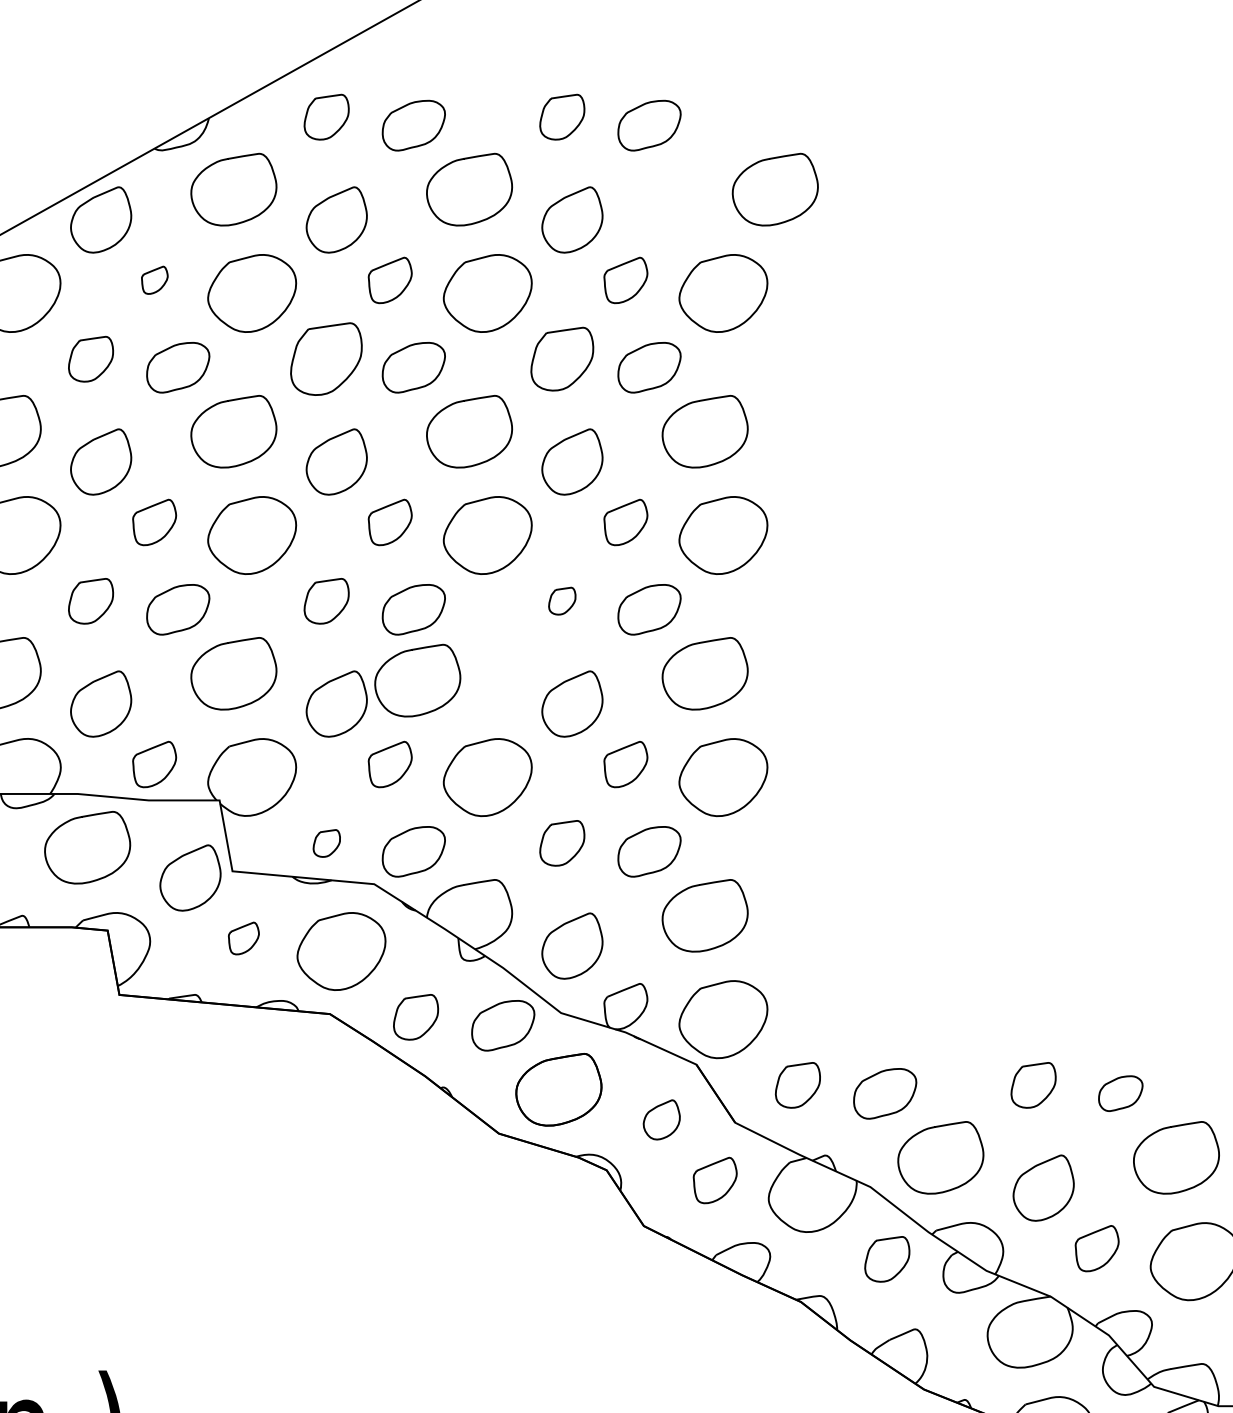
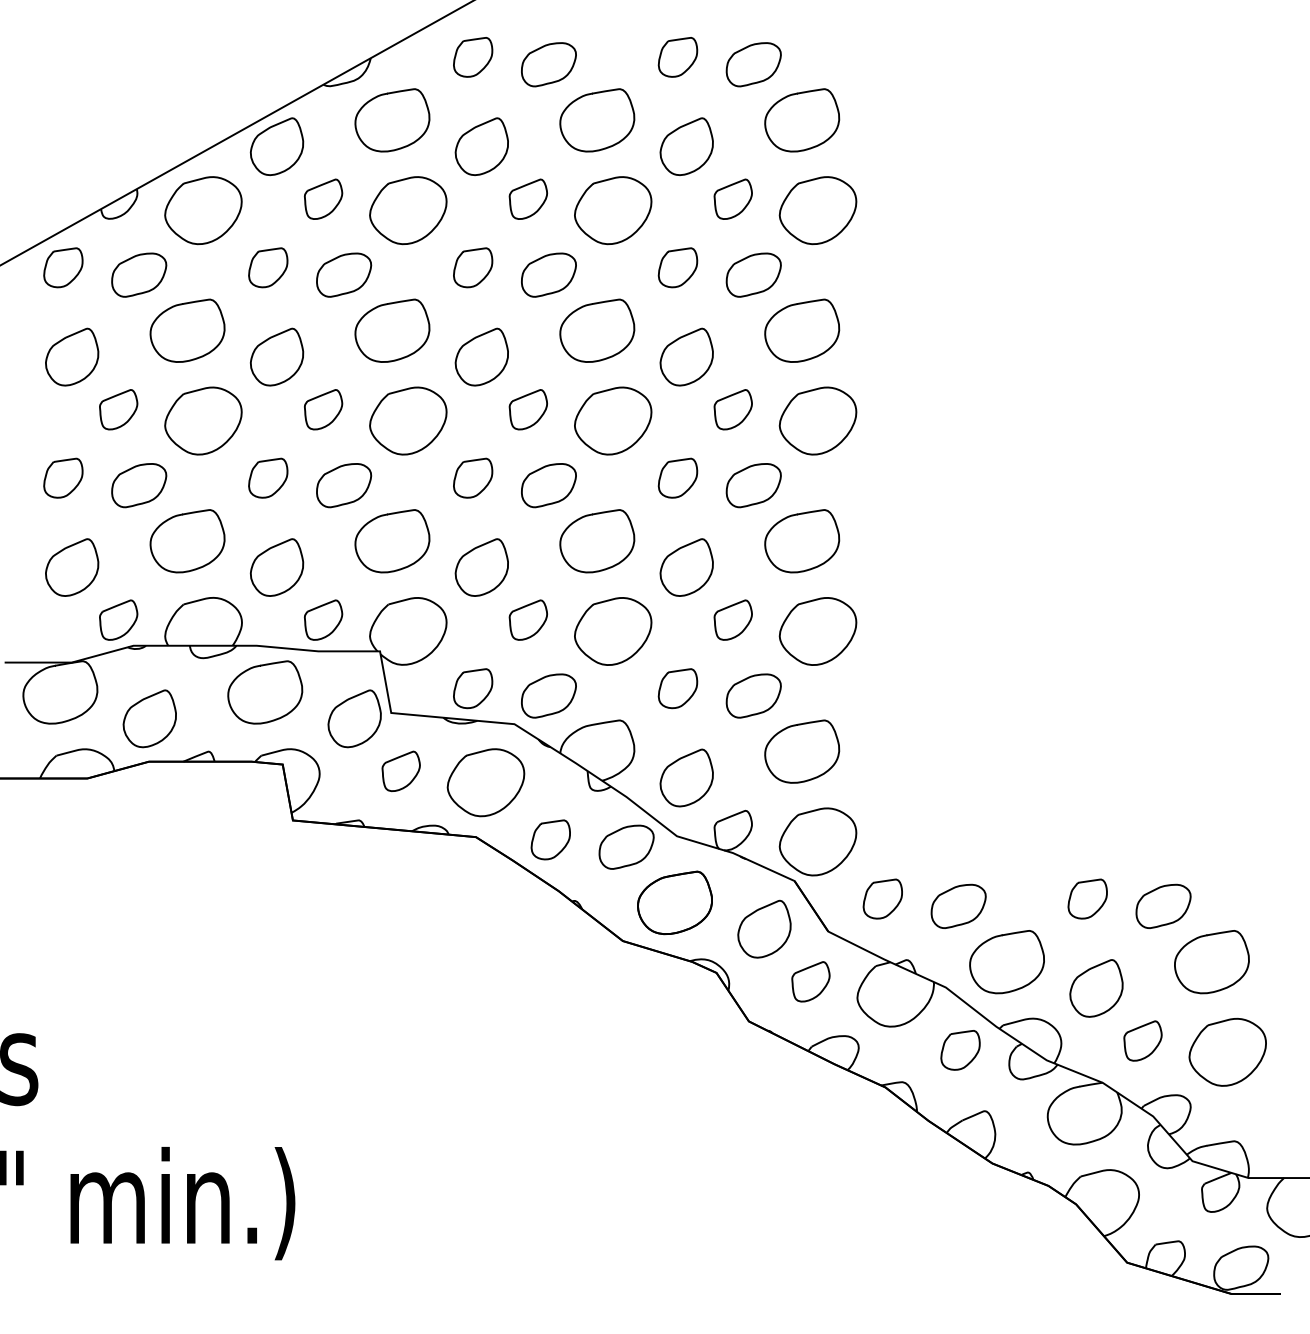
curve: (772, 159) -> (799, 94), moved
part: (154, 279) -> (323, 198), size x1.67
part: (327, 358) -> (473, 267), size x0.62
part: (561, 358) -> (677, 267), size x0.71
part: (561, 600) -> (677, 477), size x1.67
curve: (413, 651) -> (593, 515), moved
part: (327, 843) -> (473, 688), size x1.67
part: (243, 938) -> (400, 771), size x1.43
part: (1120, 1092) -> (1163, 905), size x1.43
part: (661, 1119) -> (764, 928), size x1.67

